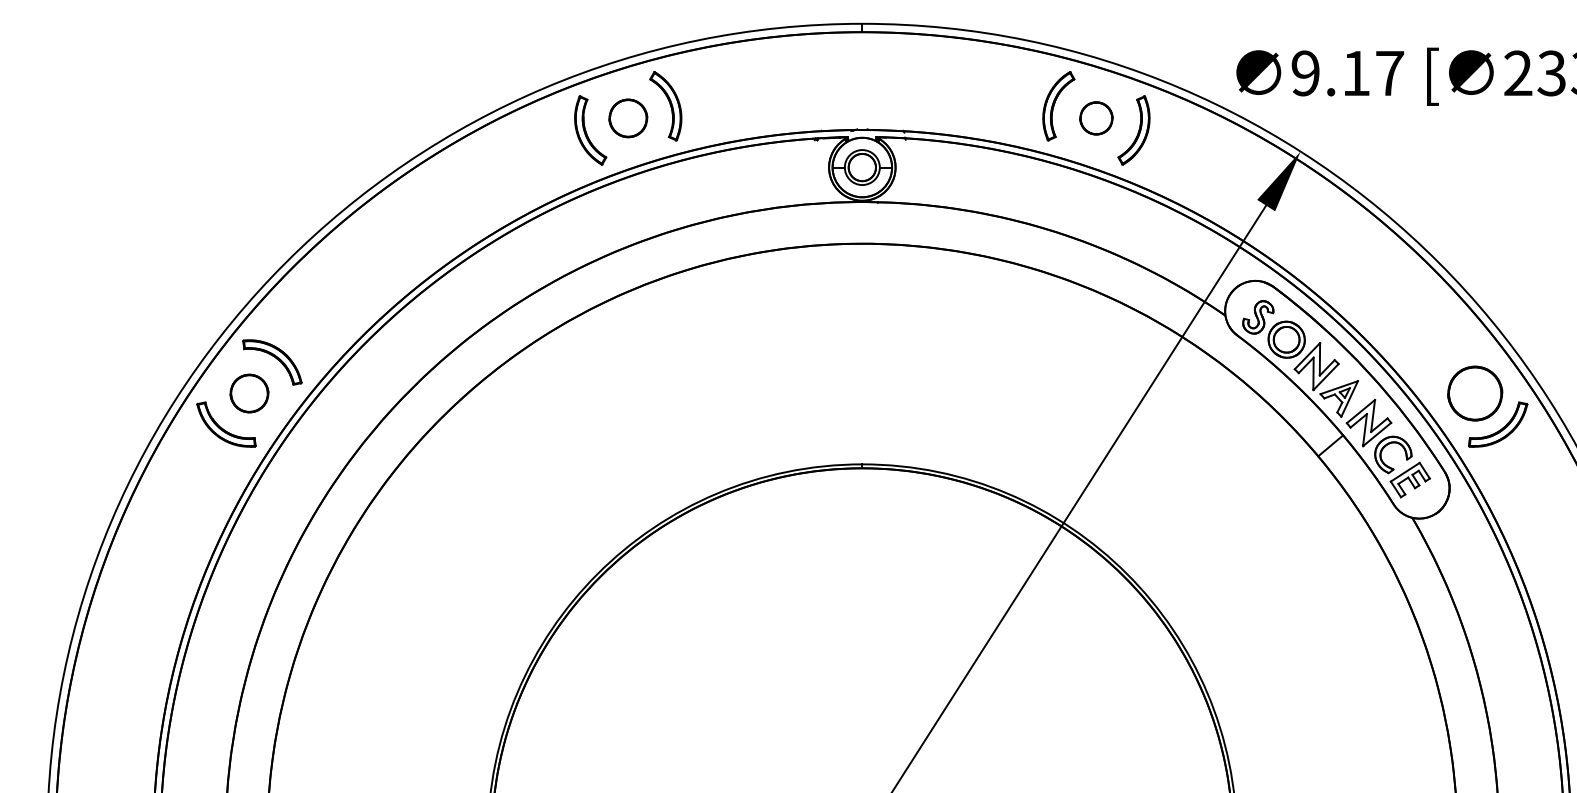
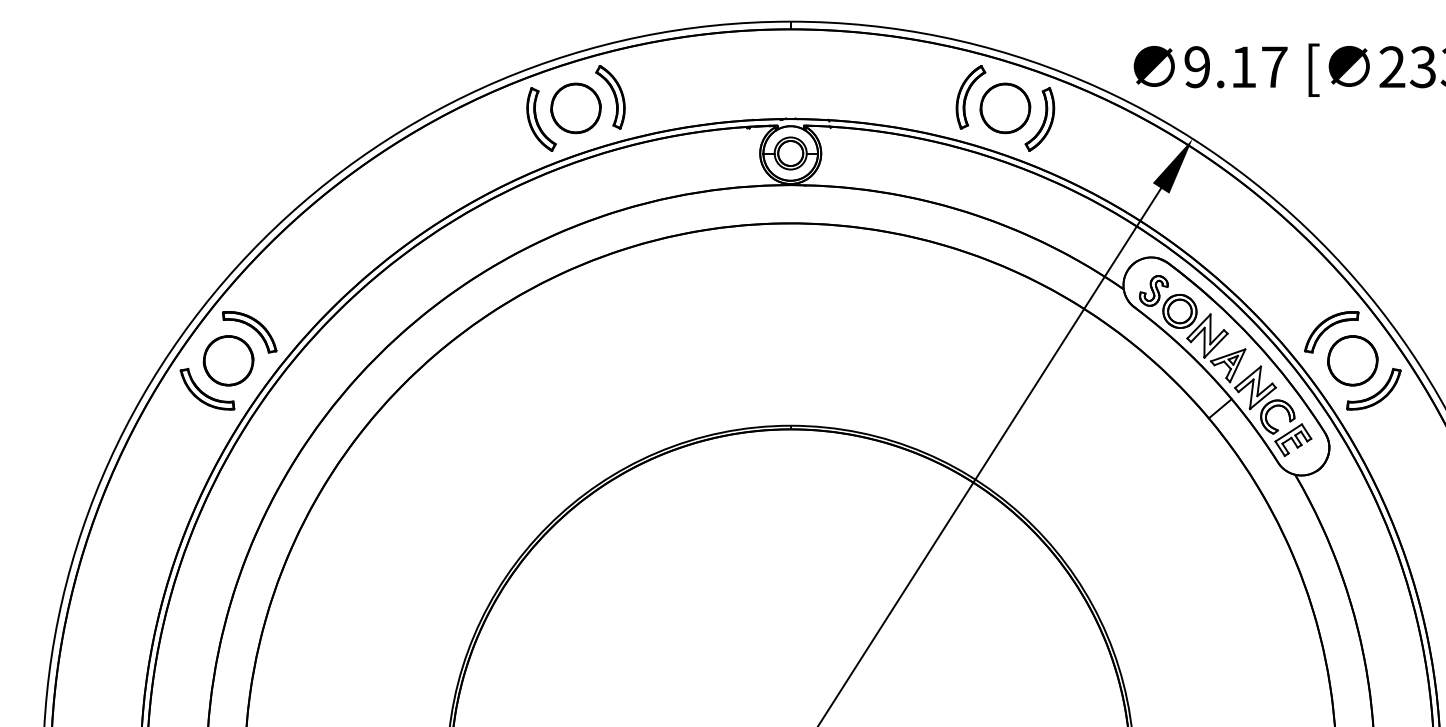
part: (628, 118) -> (576, 108), size x1.43
part: (1096, 118) -> (1005, 108), size x1.67
part: (1452, 362) -> (1332, 332), added
part: (249, 393) -> (228, 360), size x1.43

